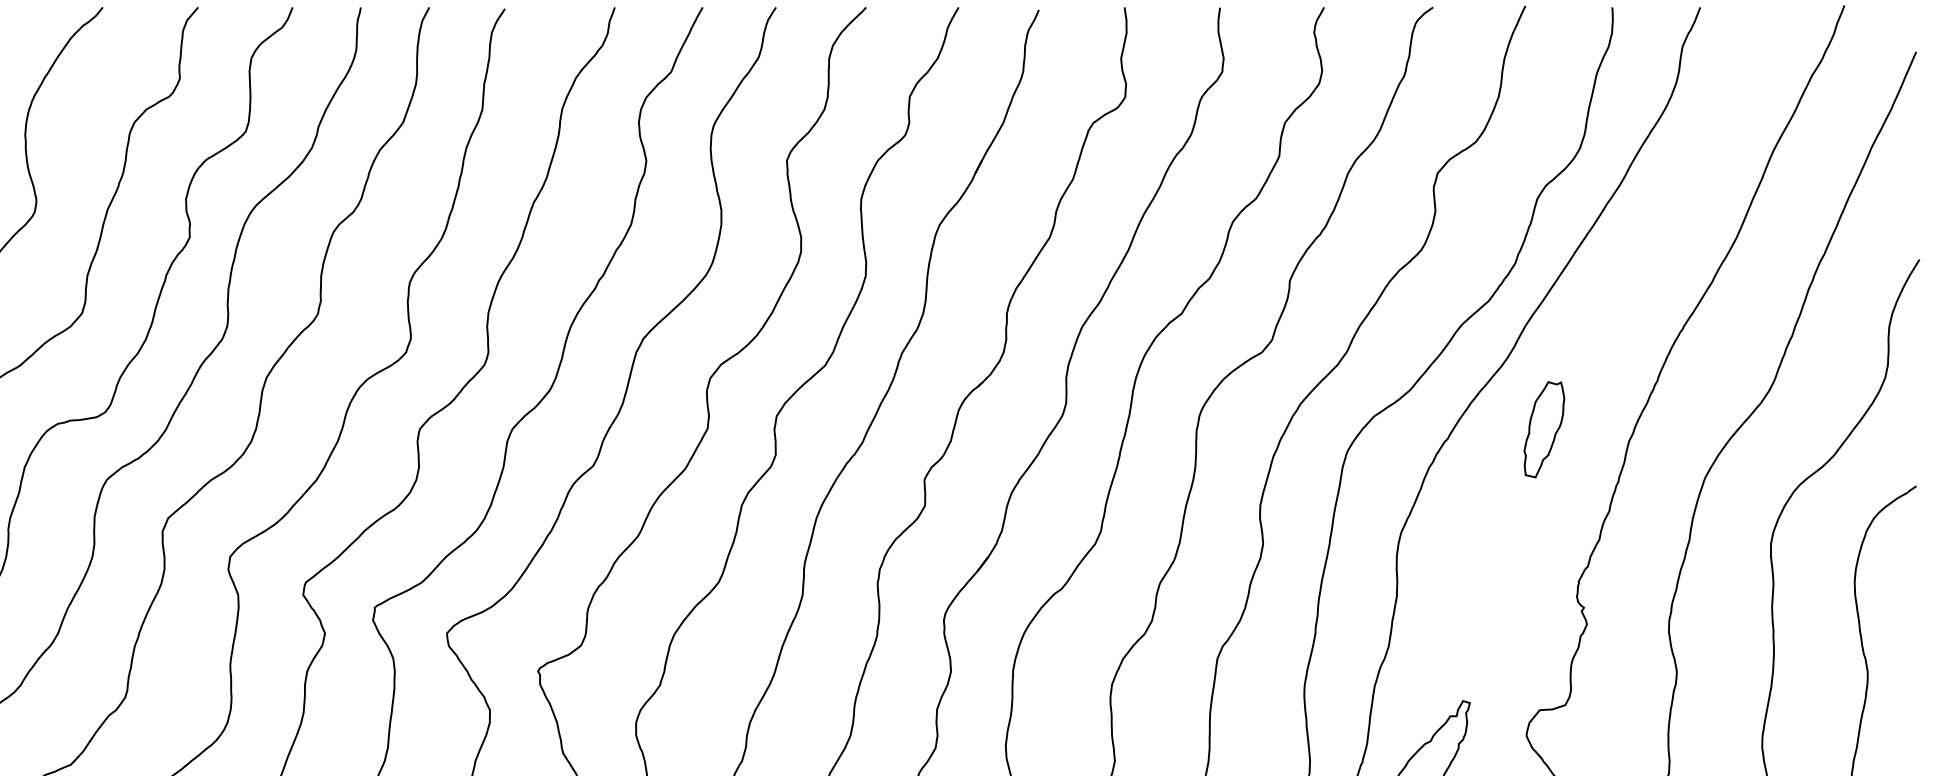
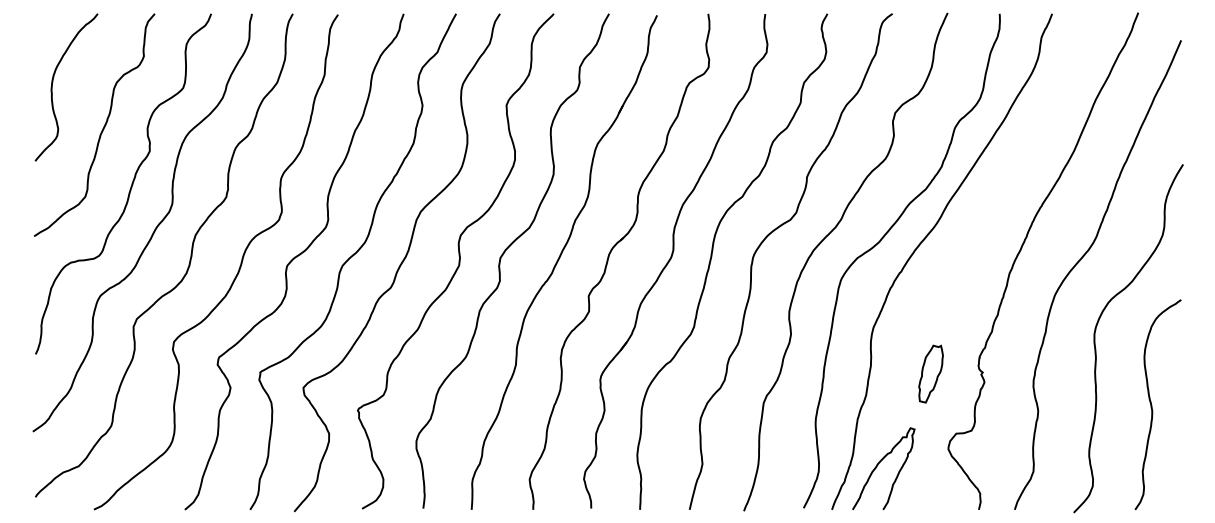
part: (1543, 428) -> (930, 373), moved

